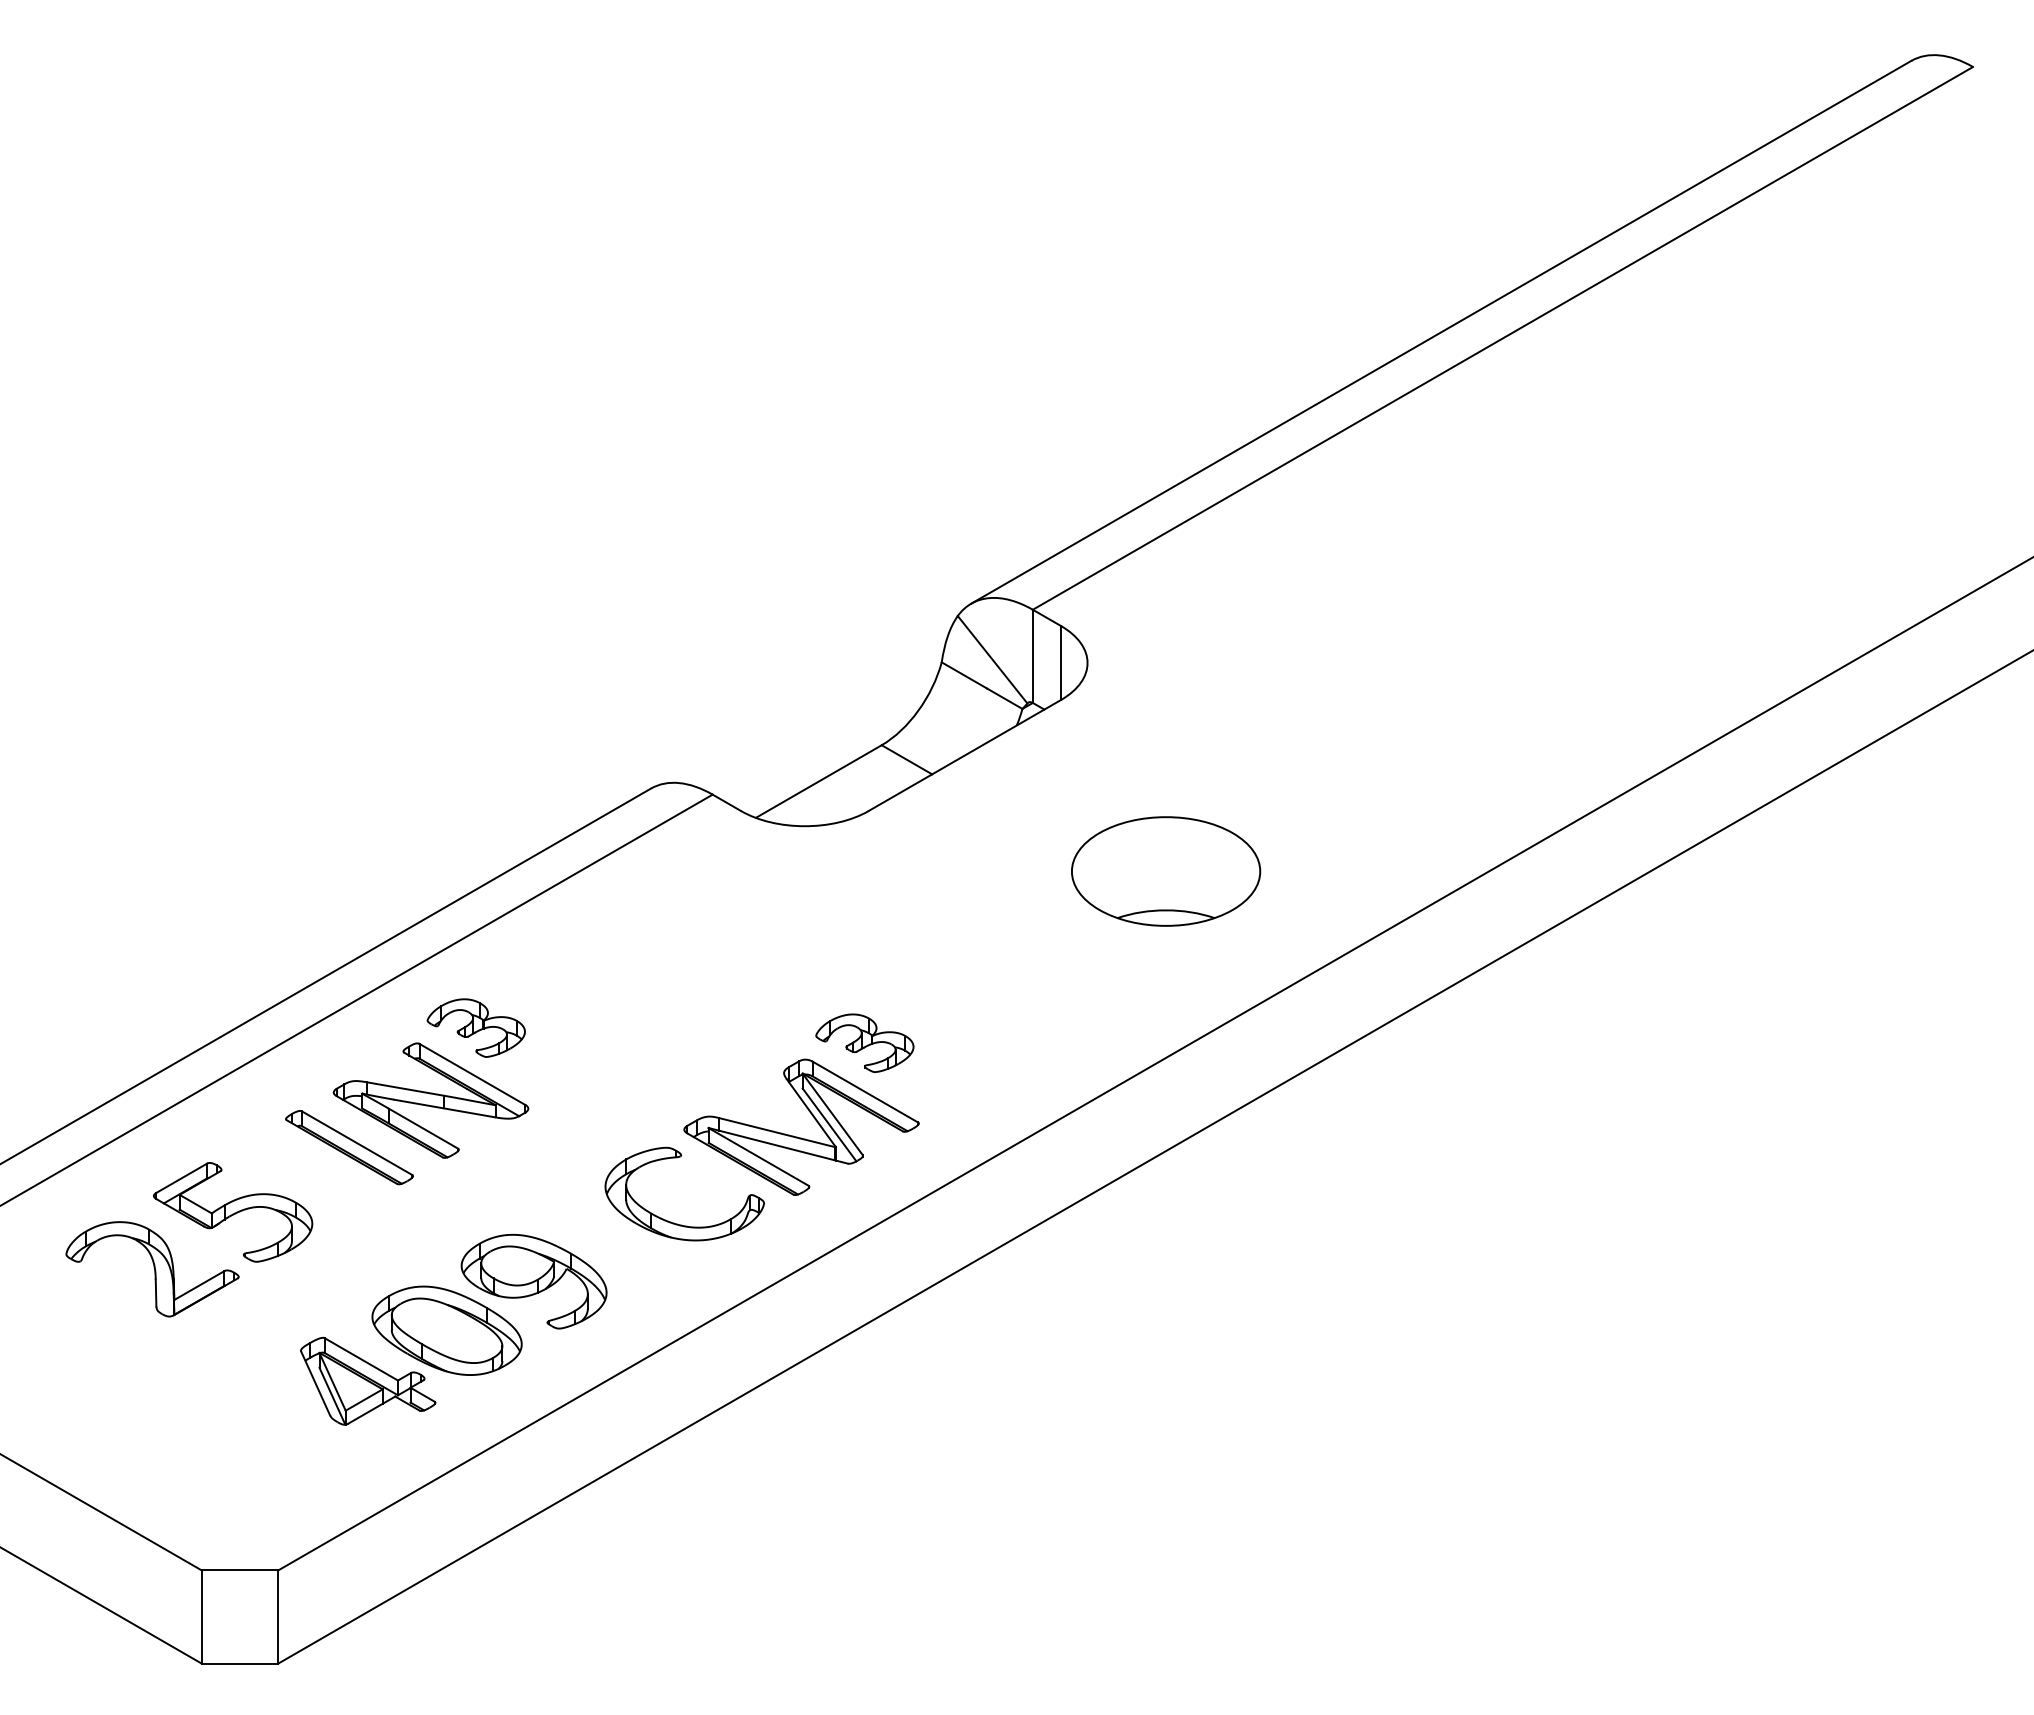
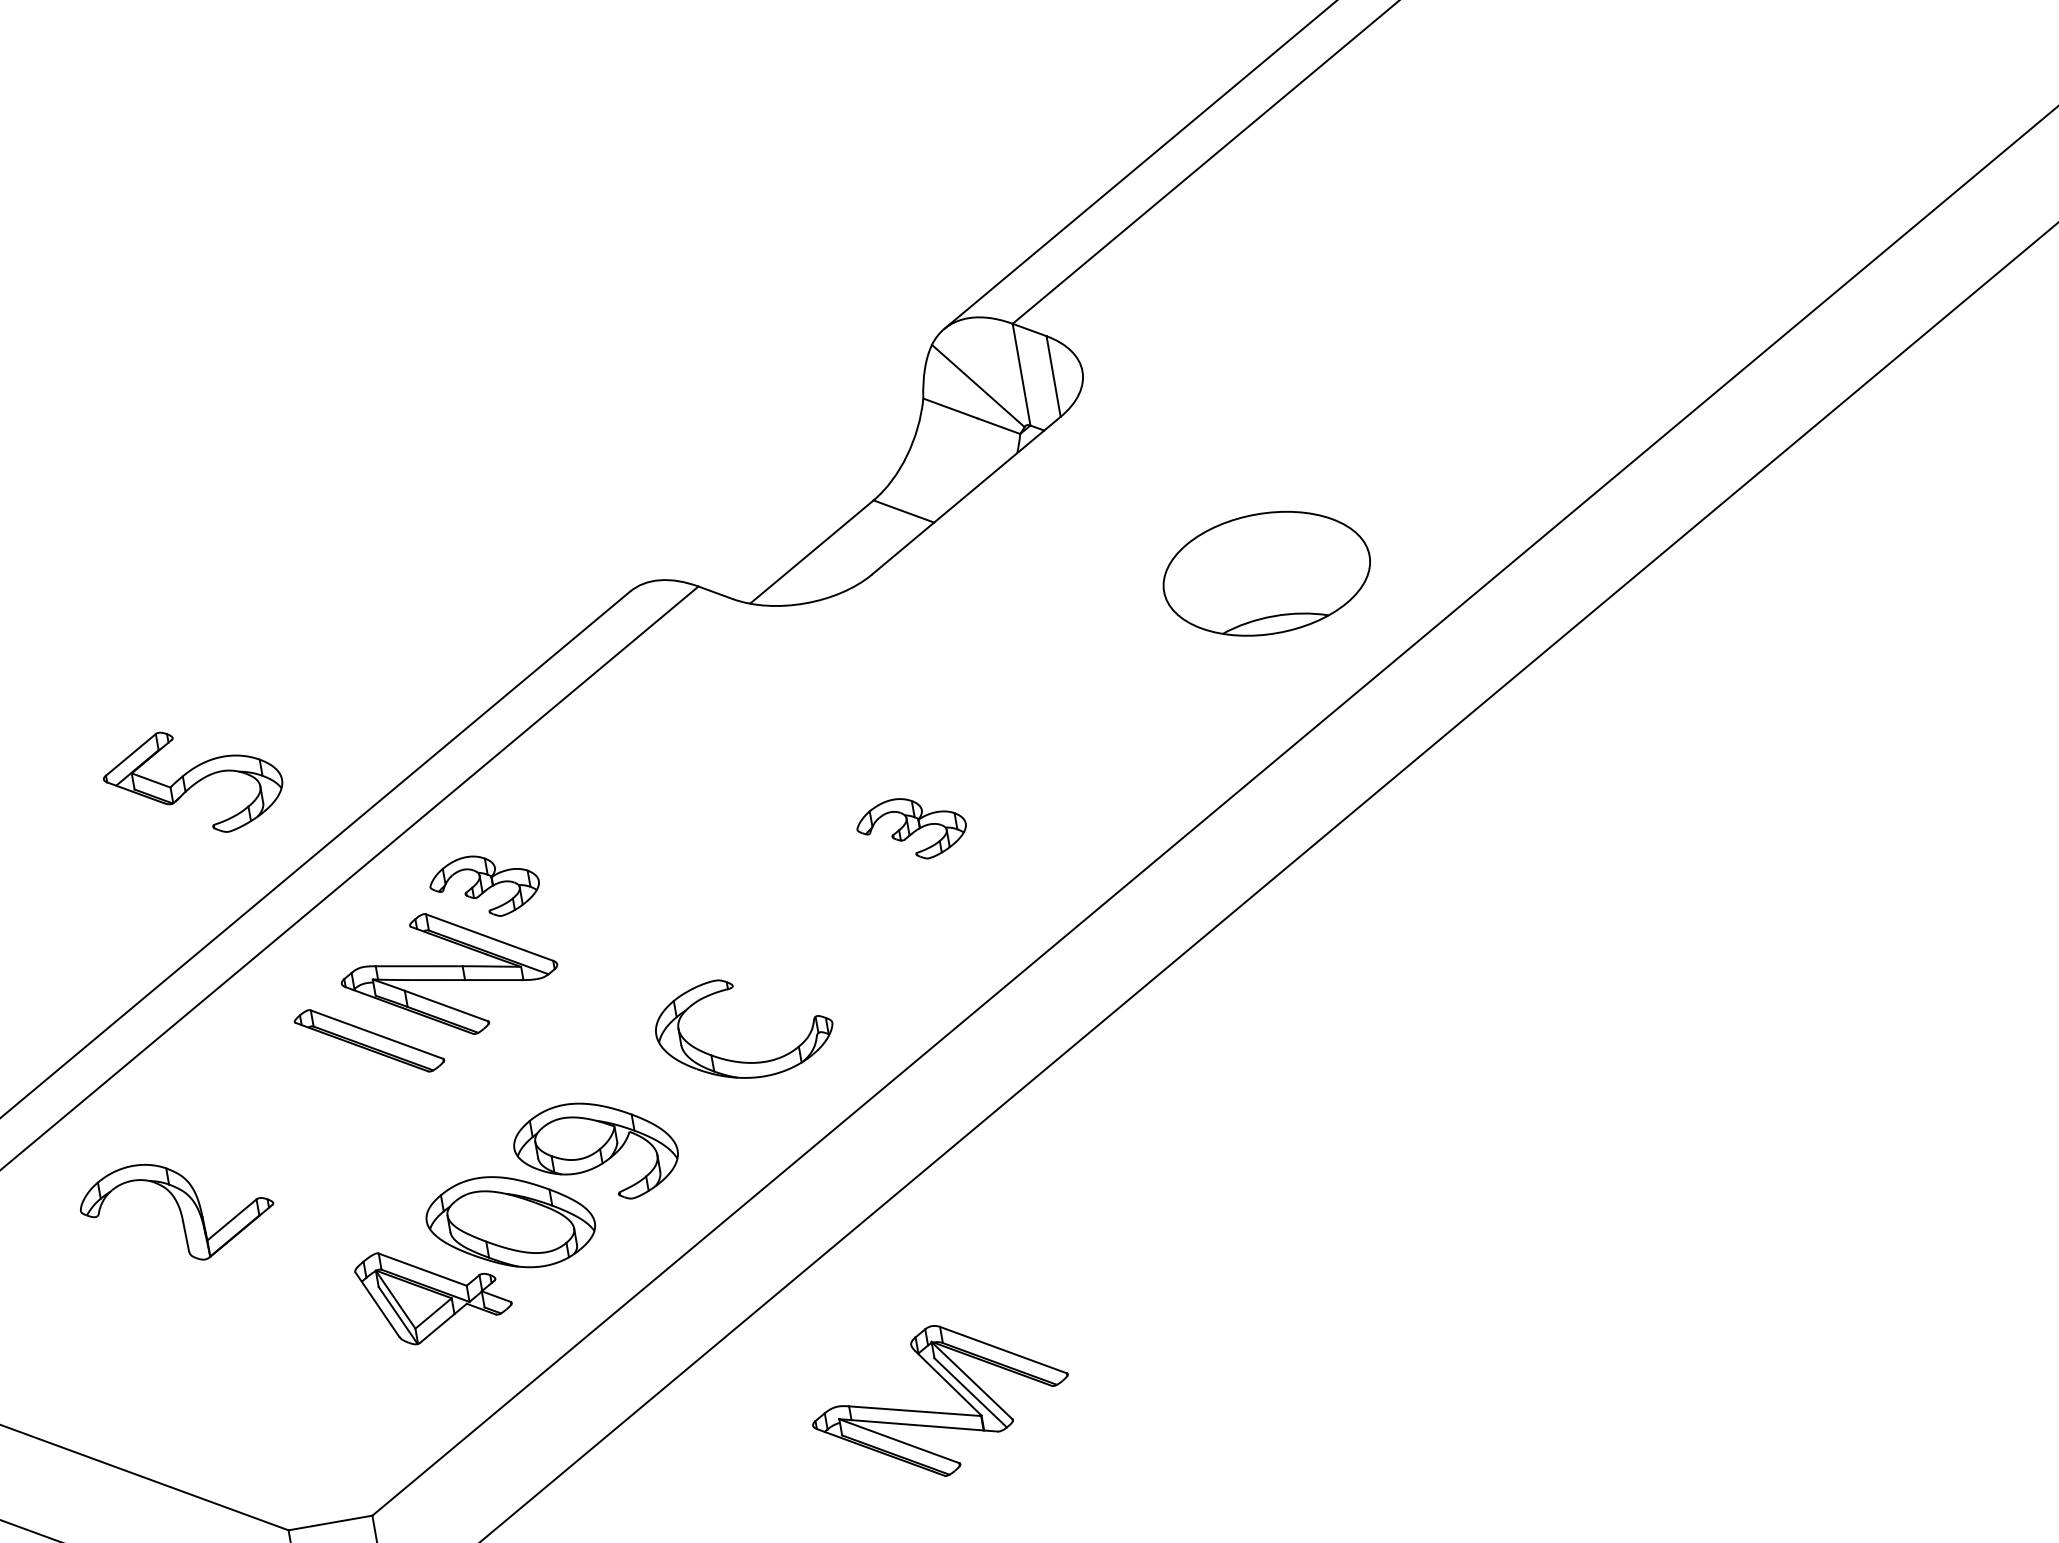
part: (1166, 871) -> (1267, 573), moved
part: (797, 1136) -> (937, 1411), moved
part: (233, 1212) -> (193, 782), moved

